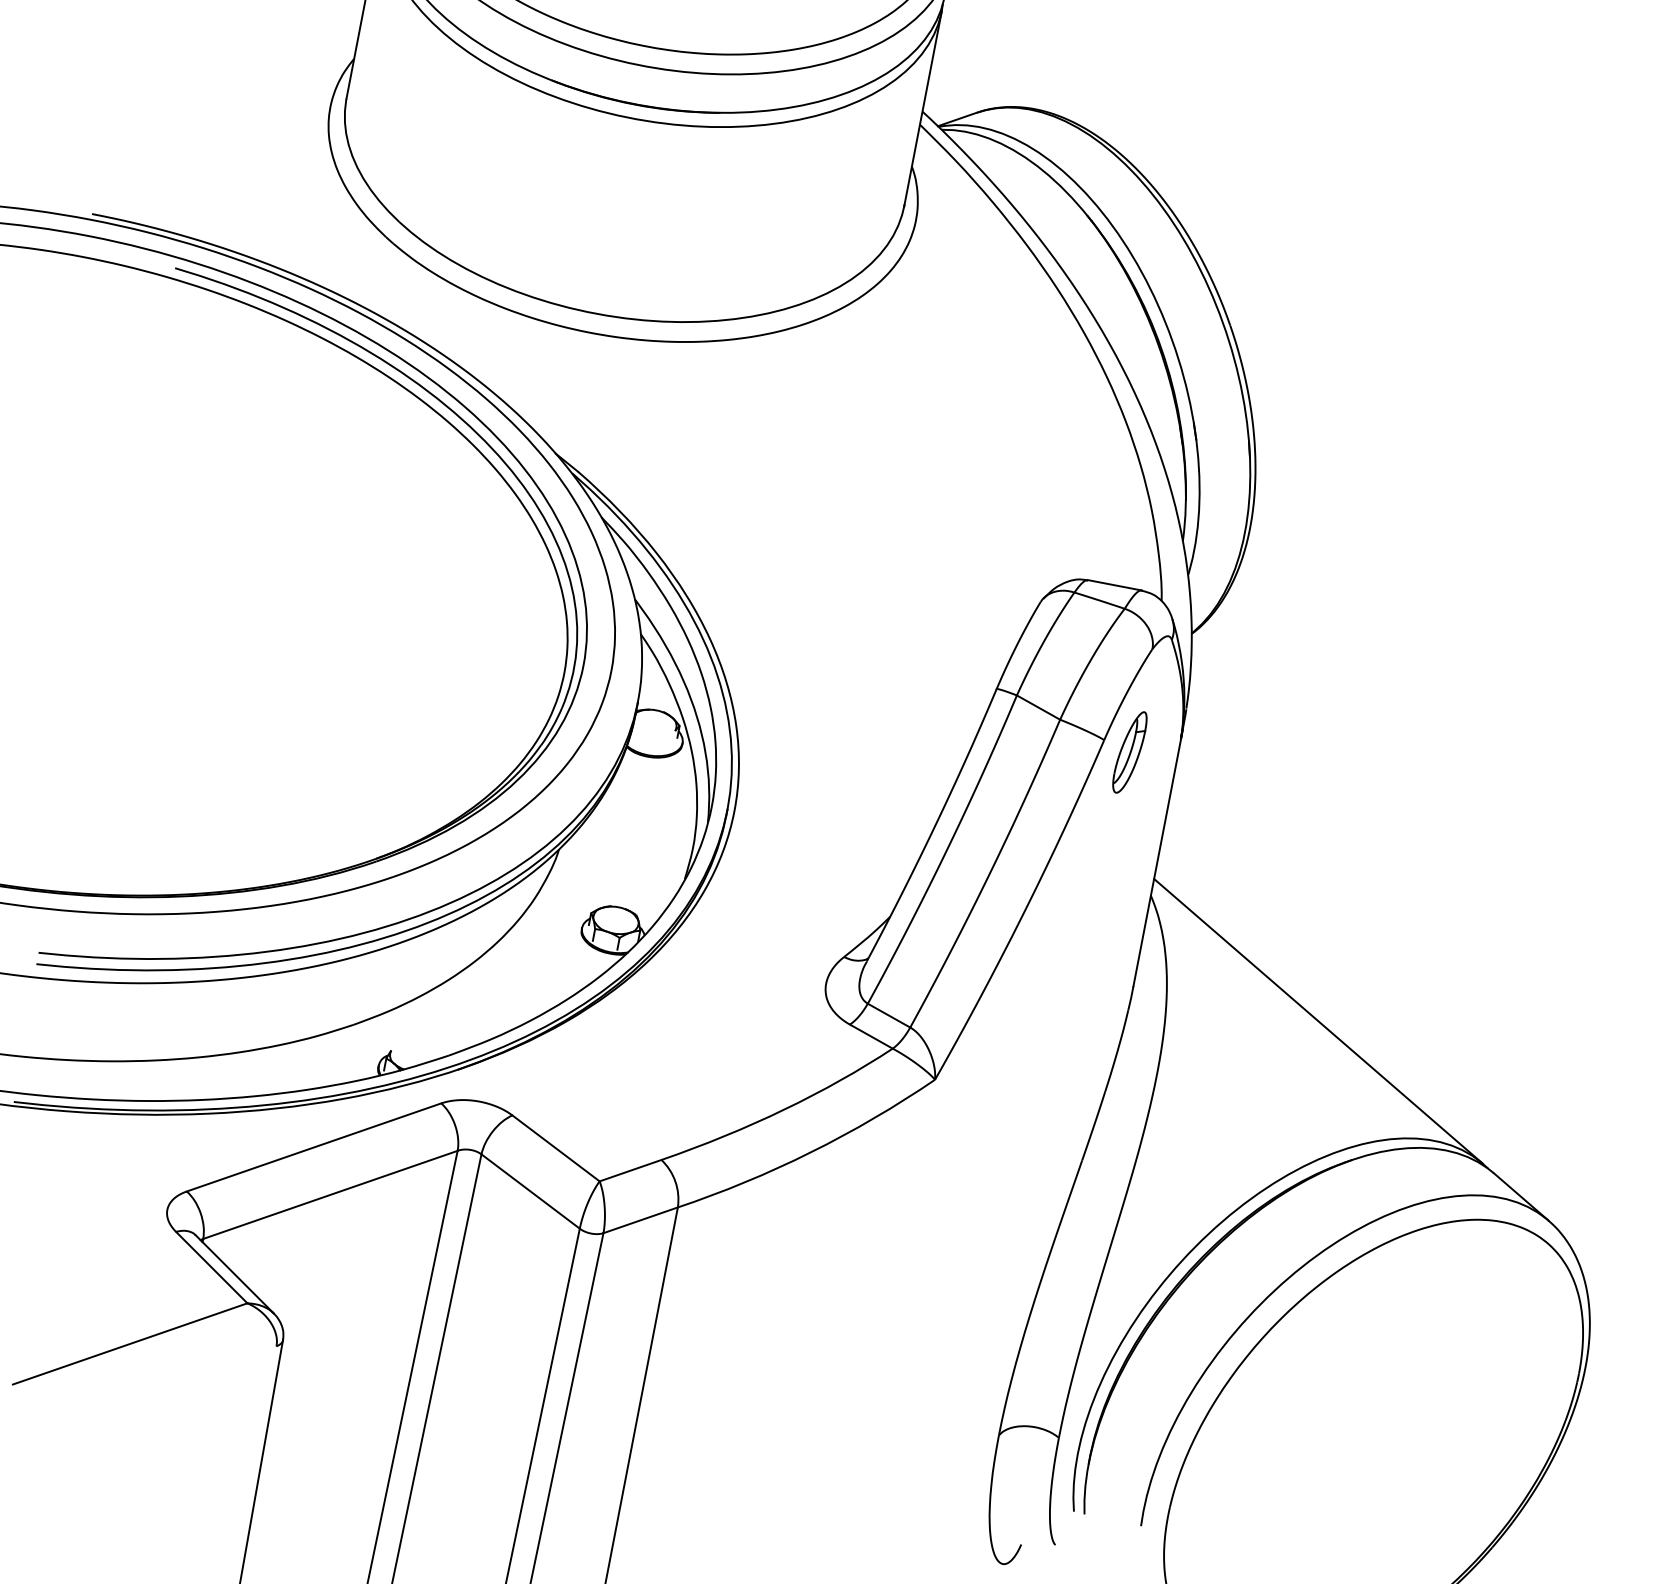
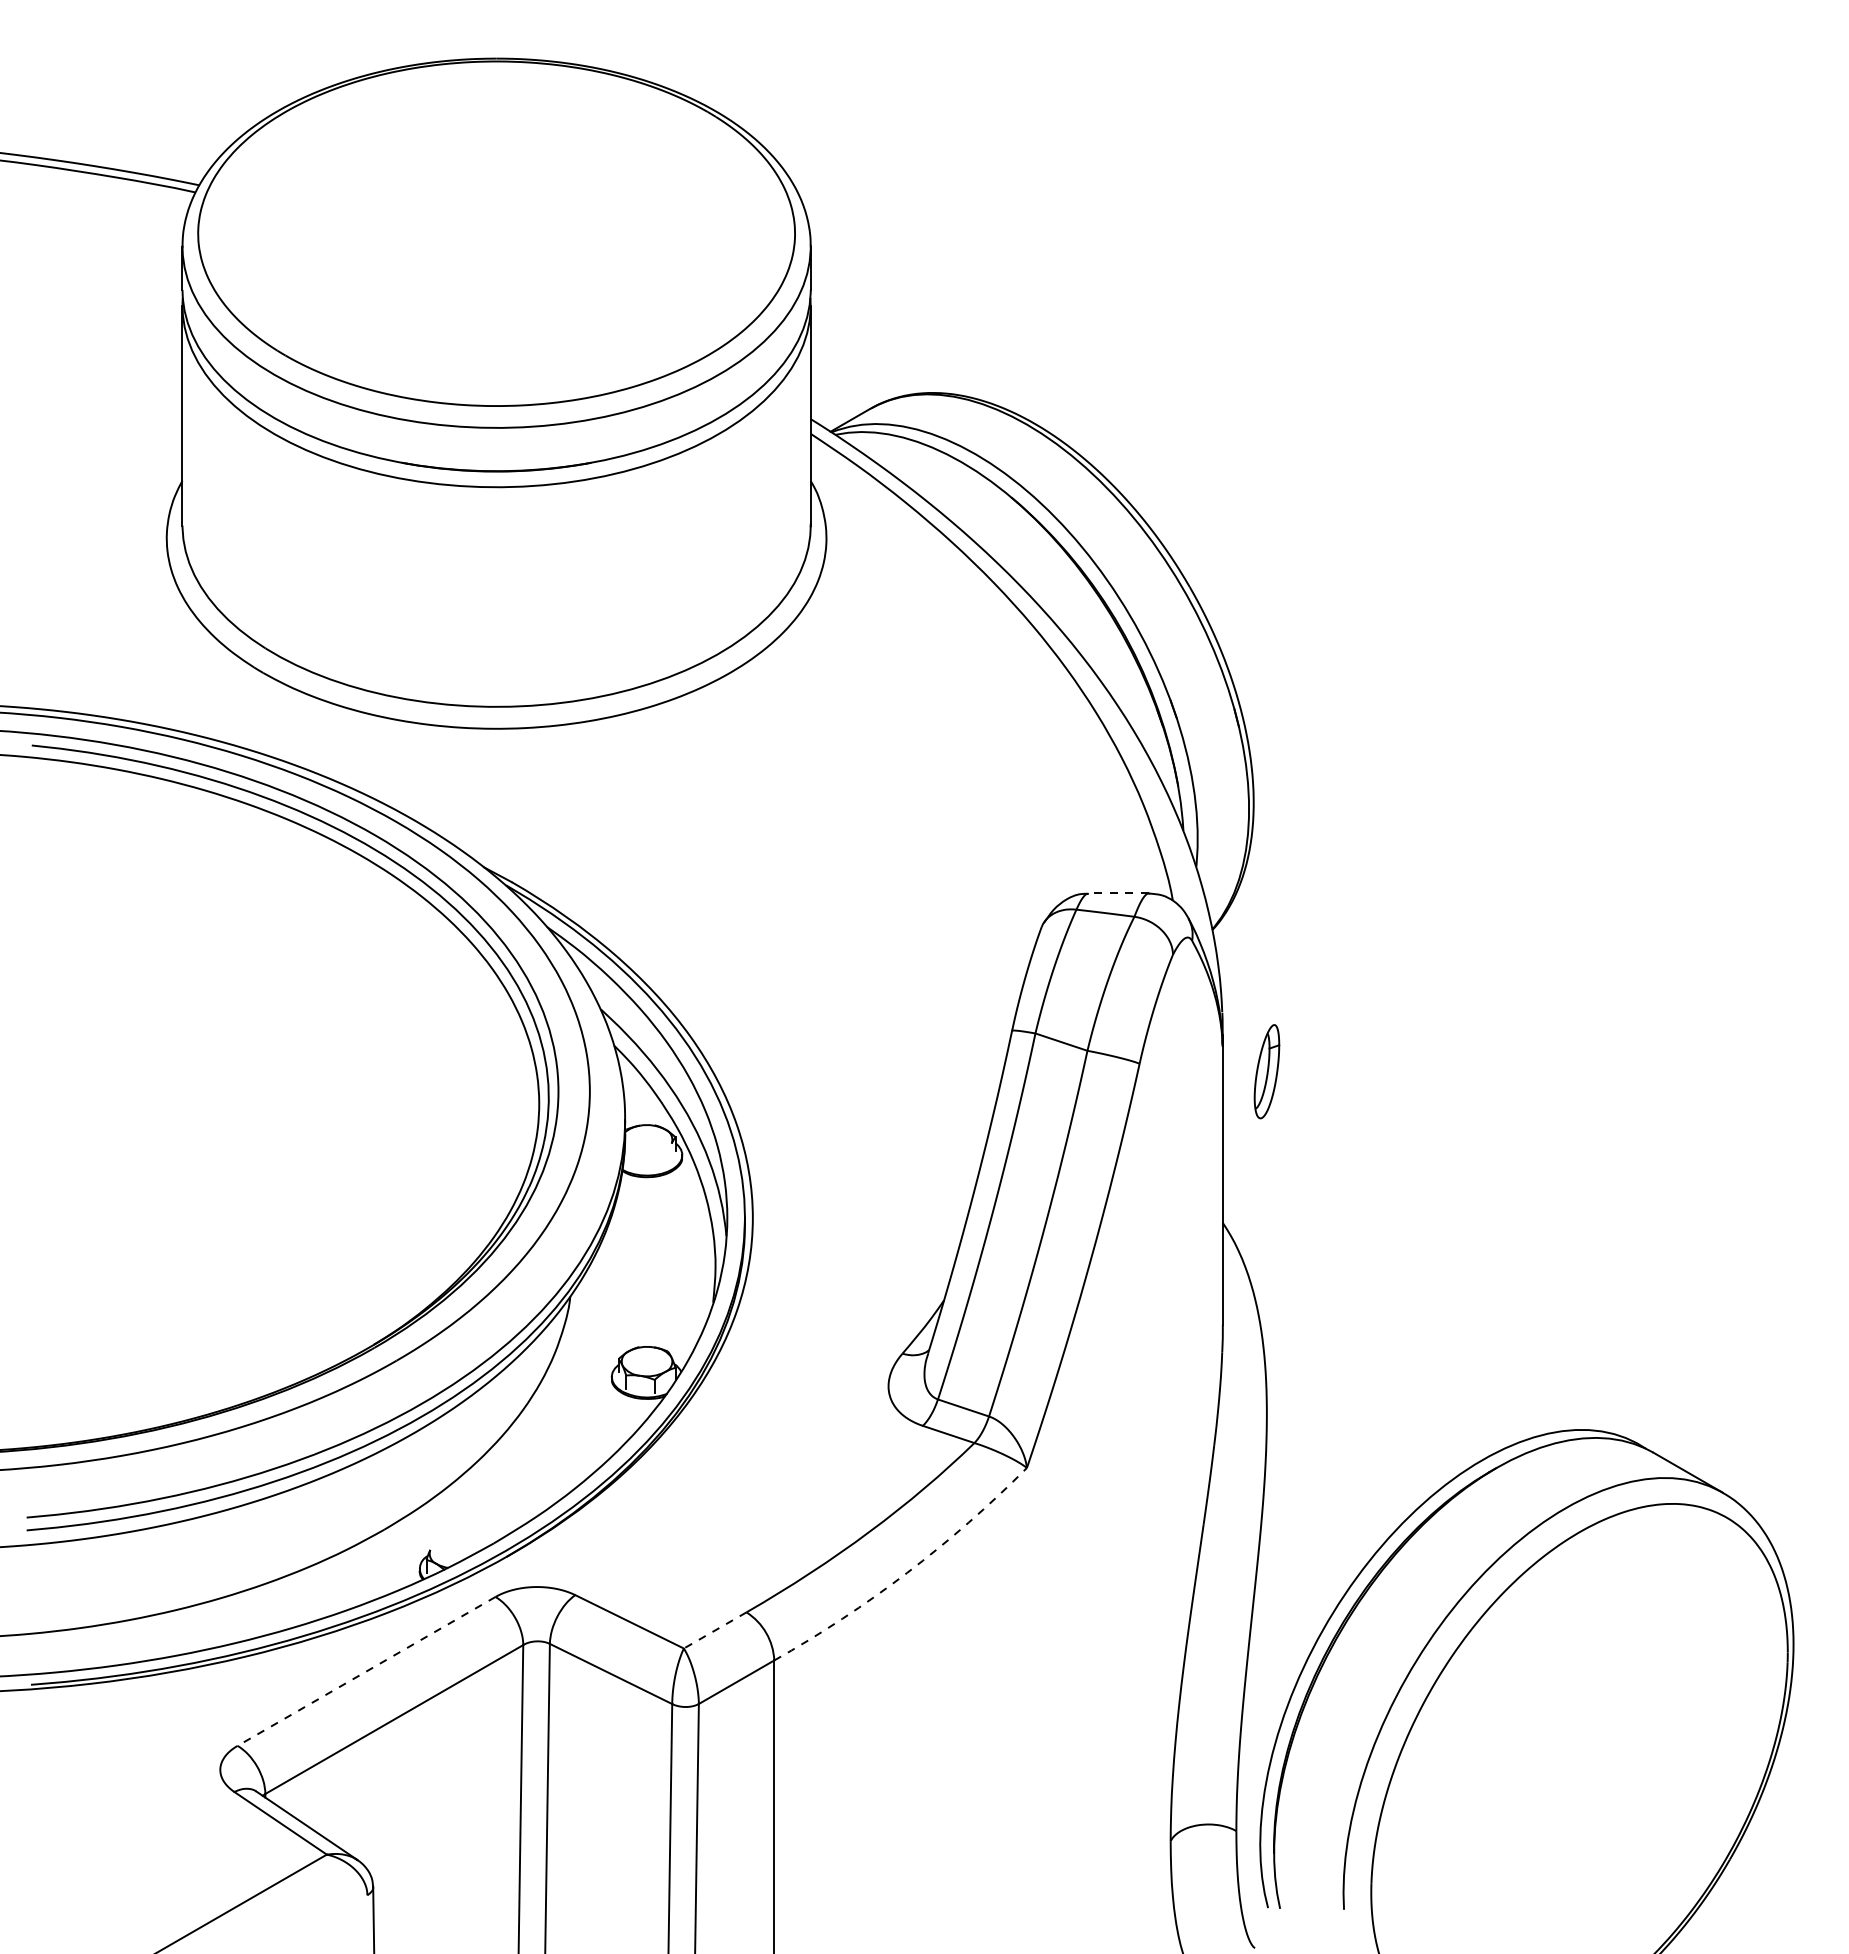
line: (1114, 585) -> (1118, 893), solid -> dashed
part: (1129, 752) -> (1266, 1071), moved
line: (1317, 1021) -> (1430, 1324), removed
line: (313, 1147) -> (366, 1671), solid -> dashed
arc: (811, 1152) -> (907, 1572), solid -> dashed
line: (629, 1170) -> (714, 1630), solid -> dashed

